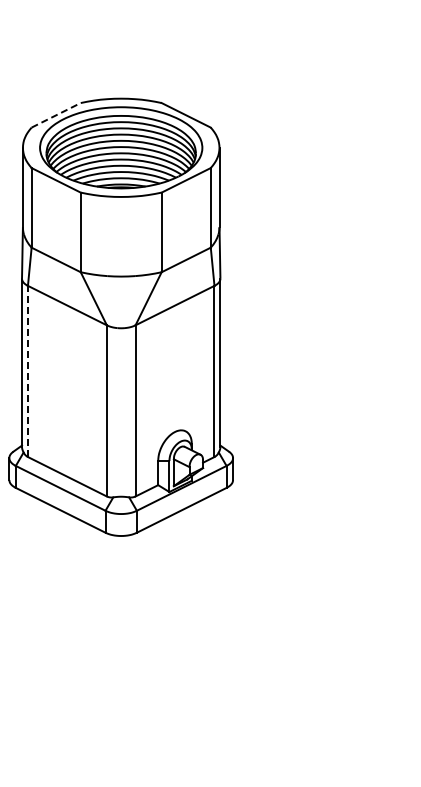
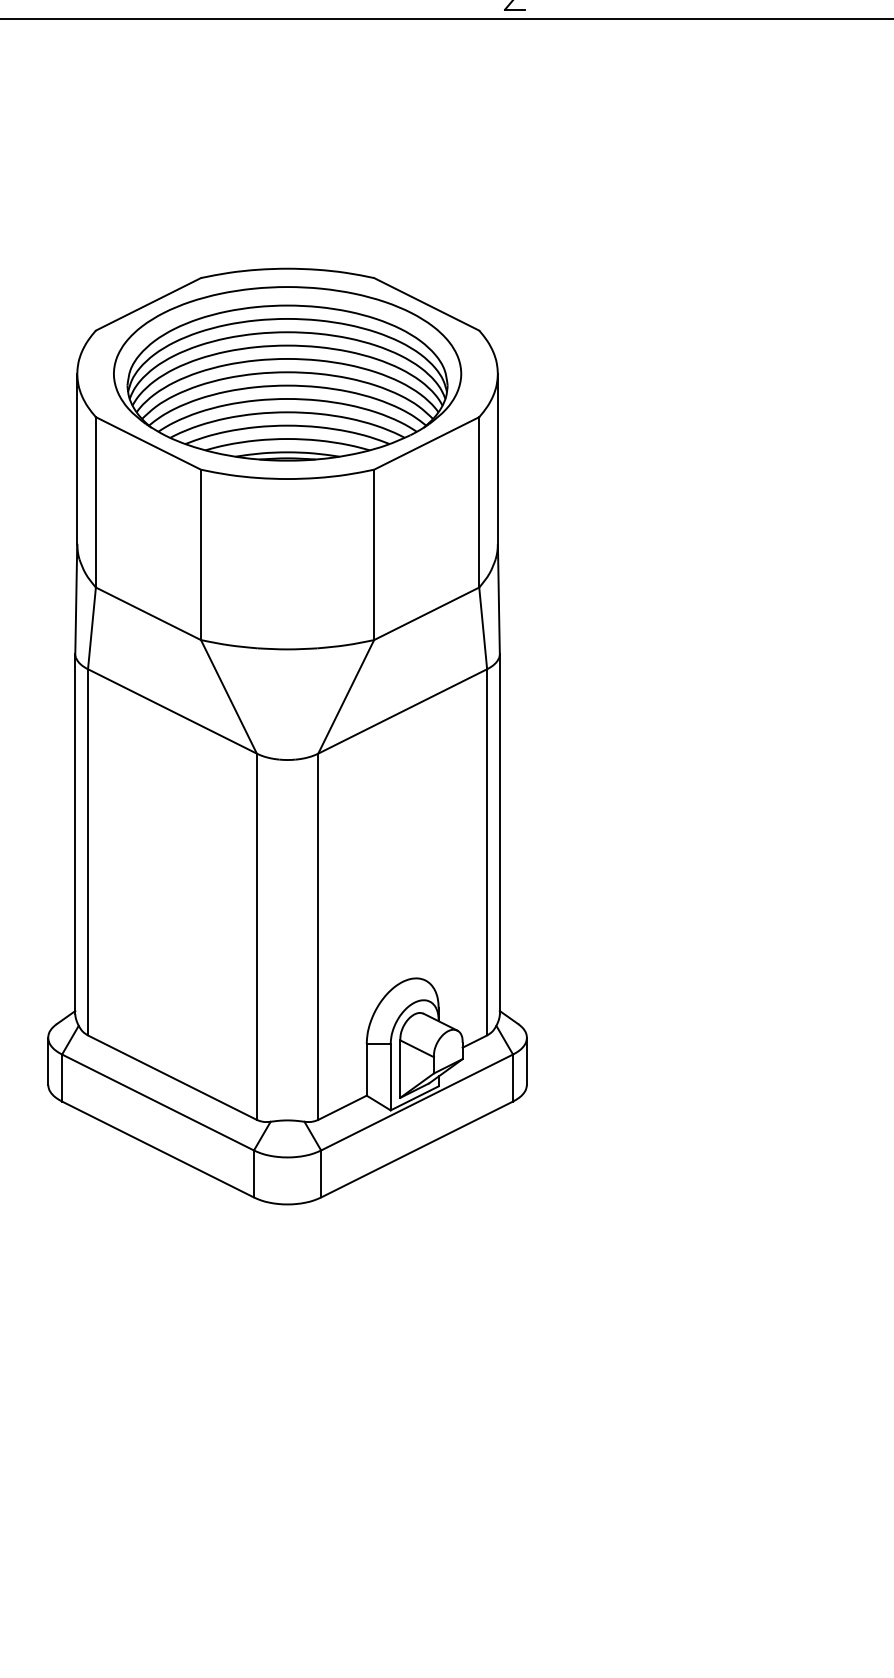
line: (56, 115) -> (149, 304), dashed -> solid
line: (27, 371) -> (87, 852), dashed -> solid

